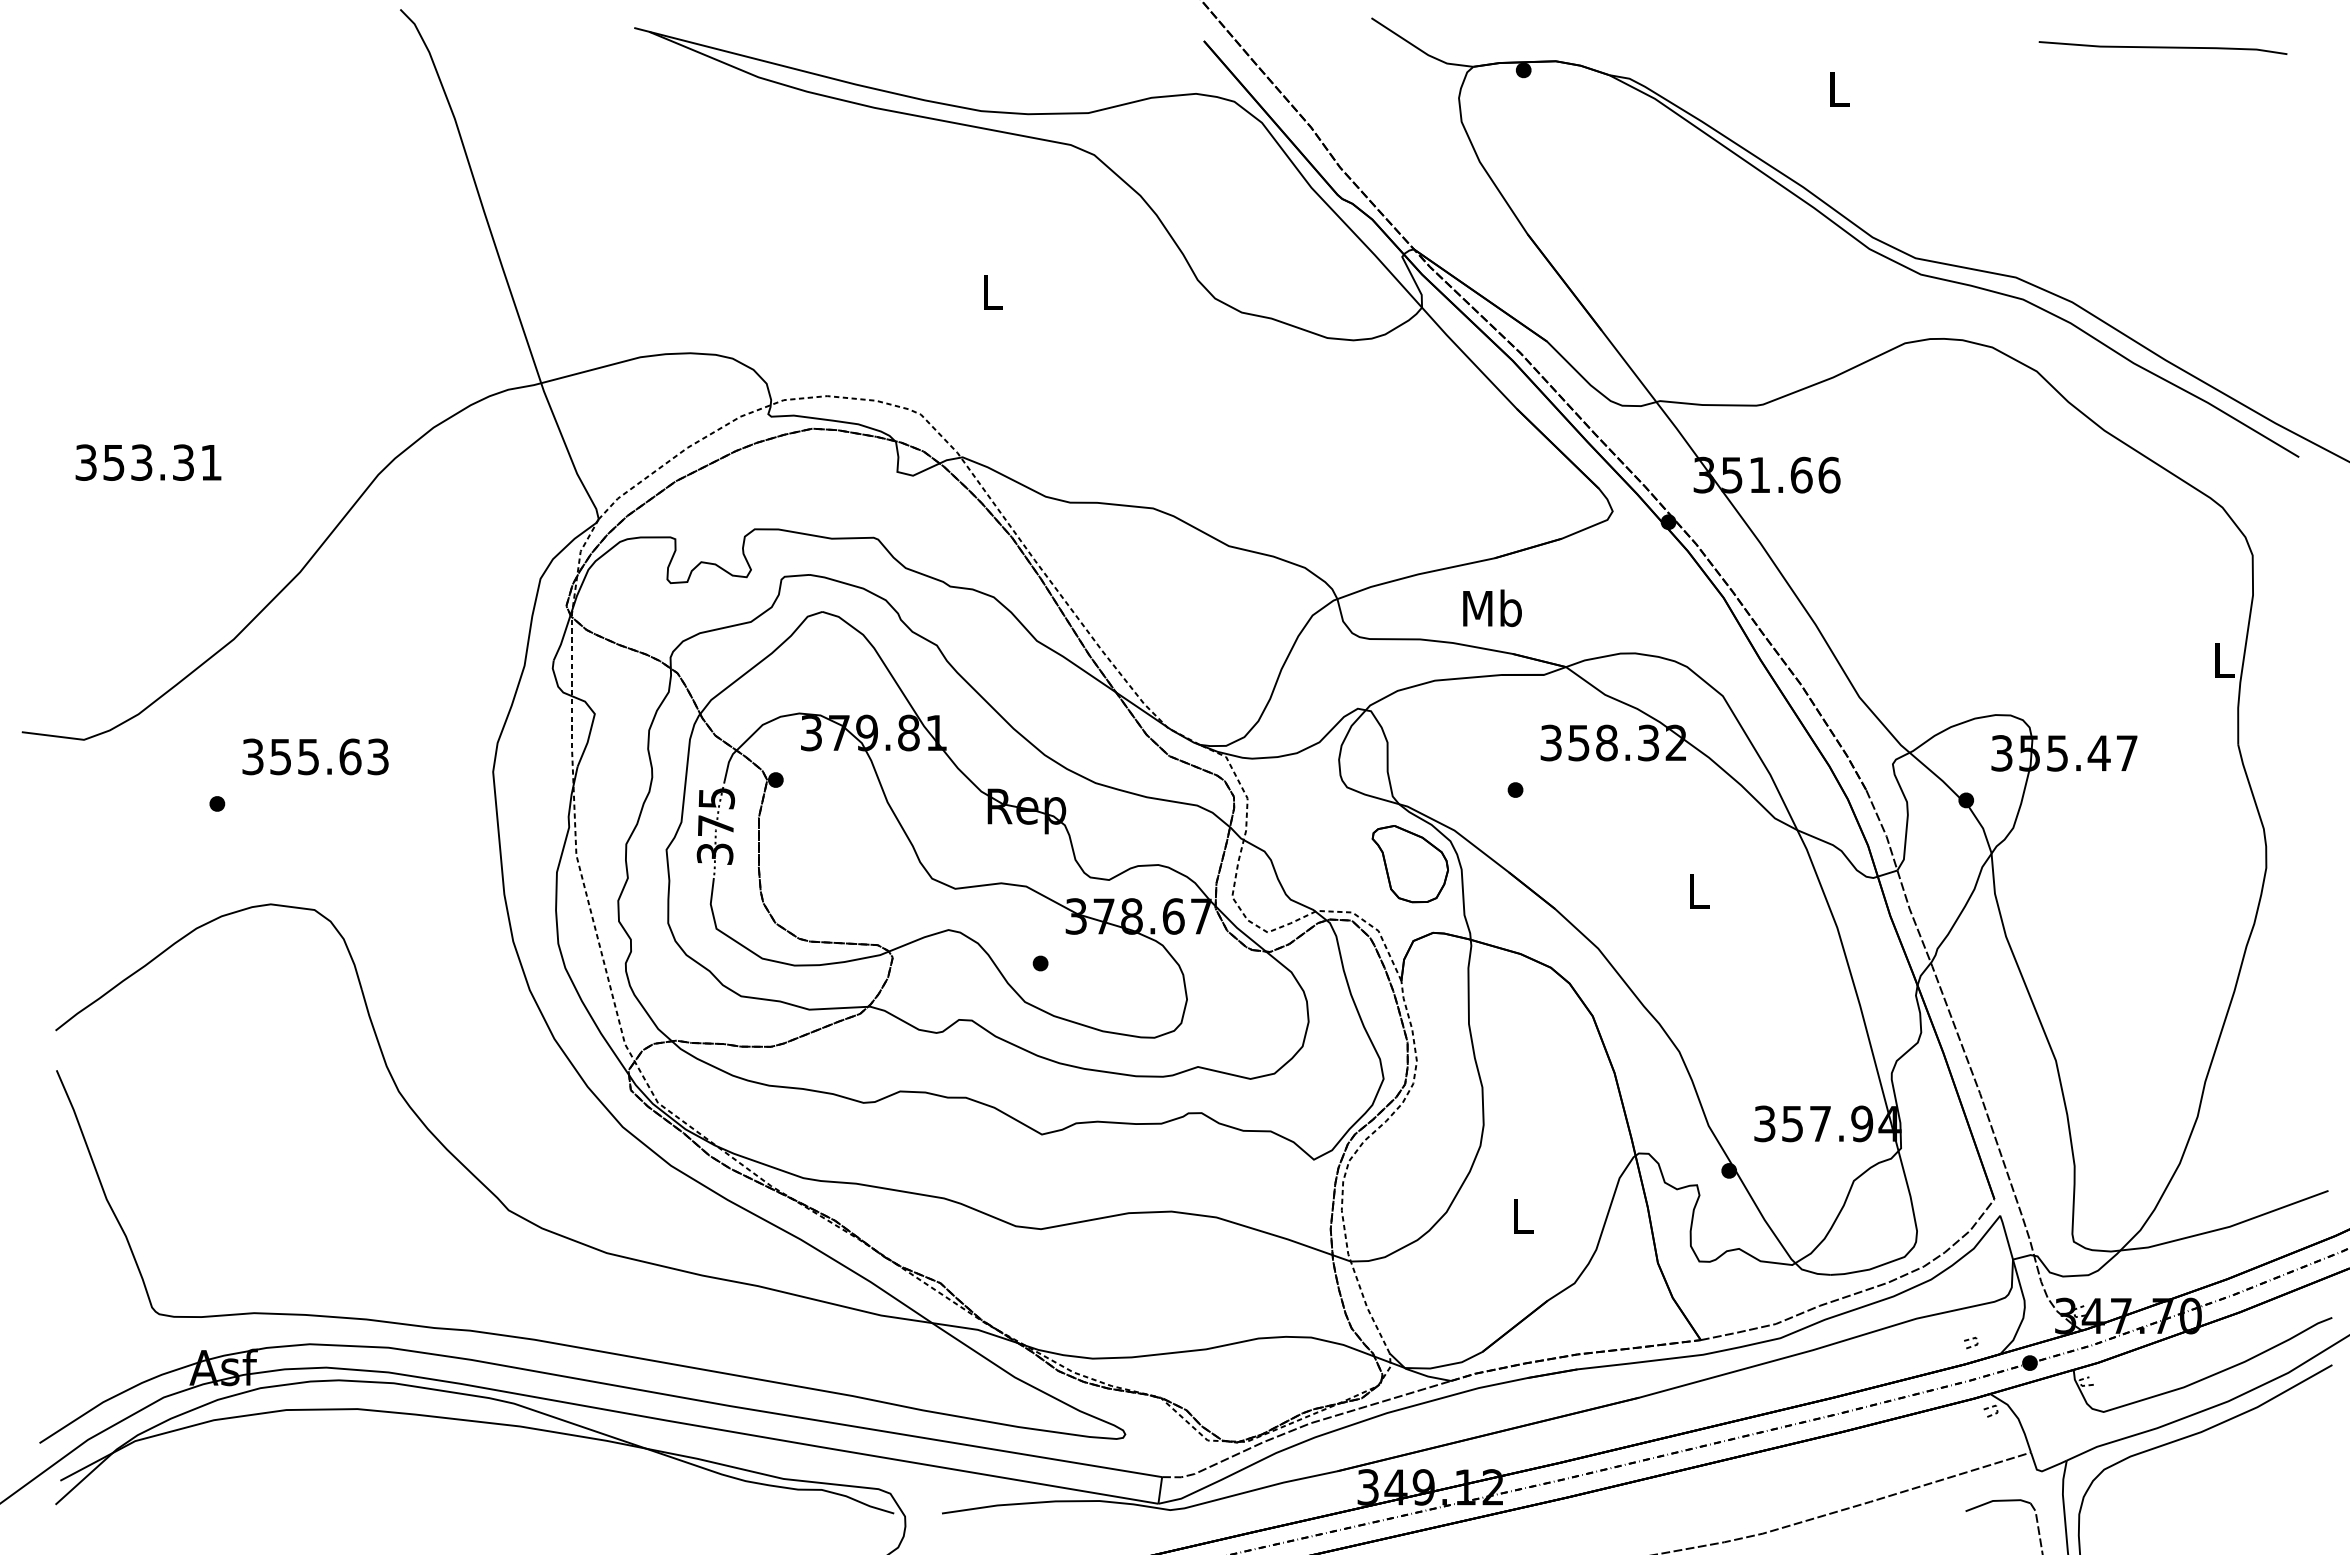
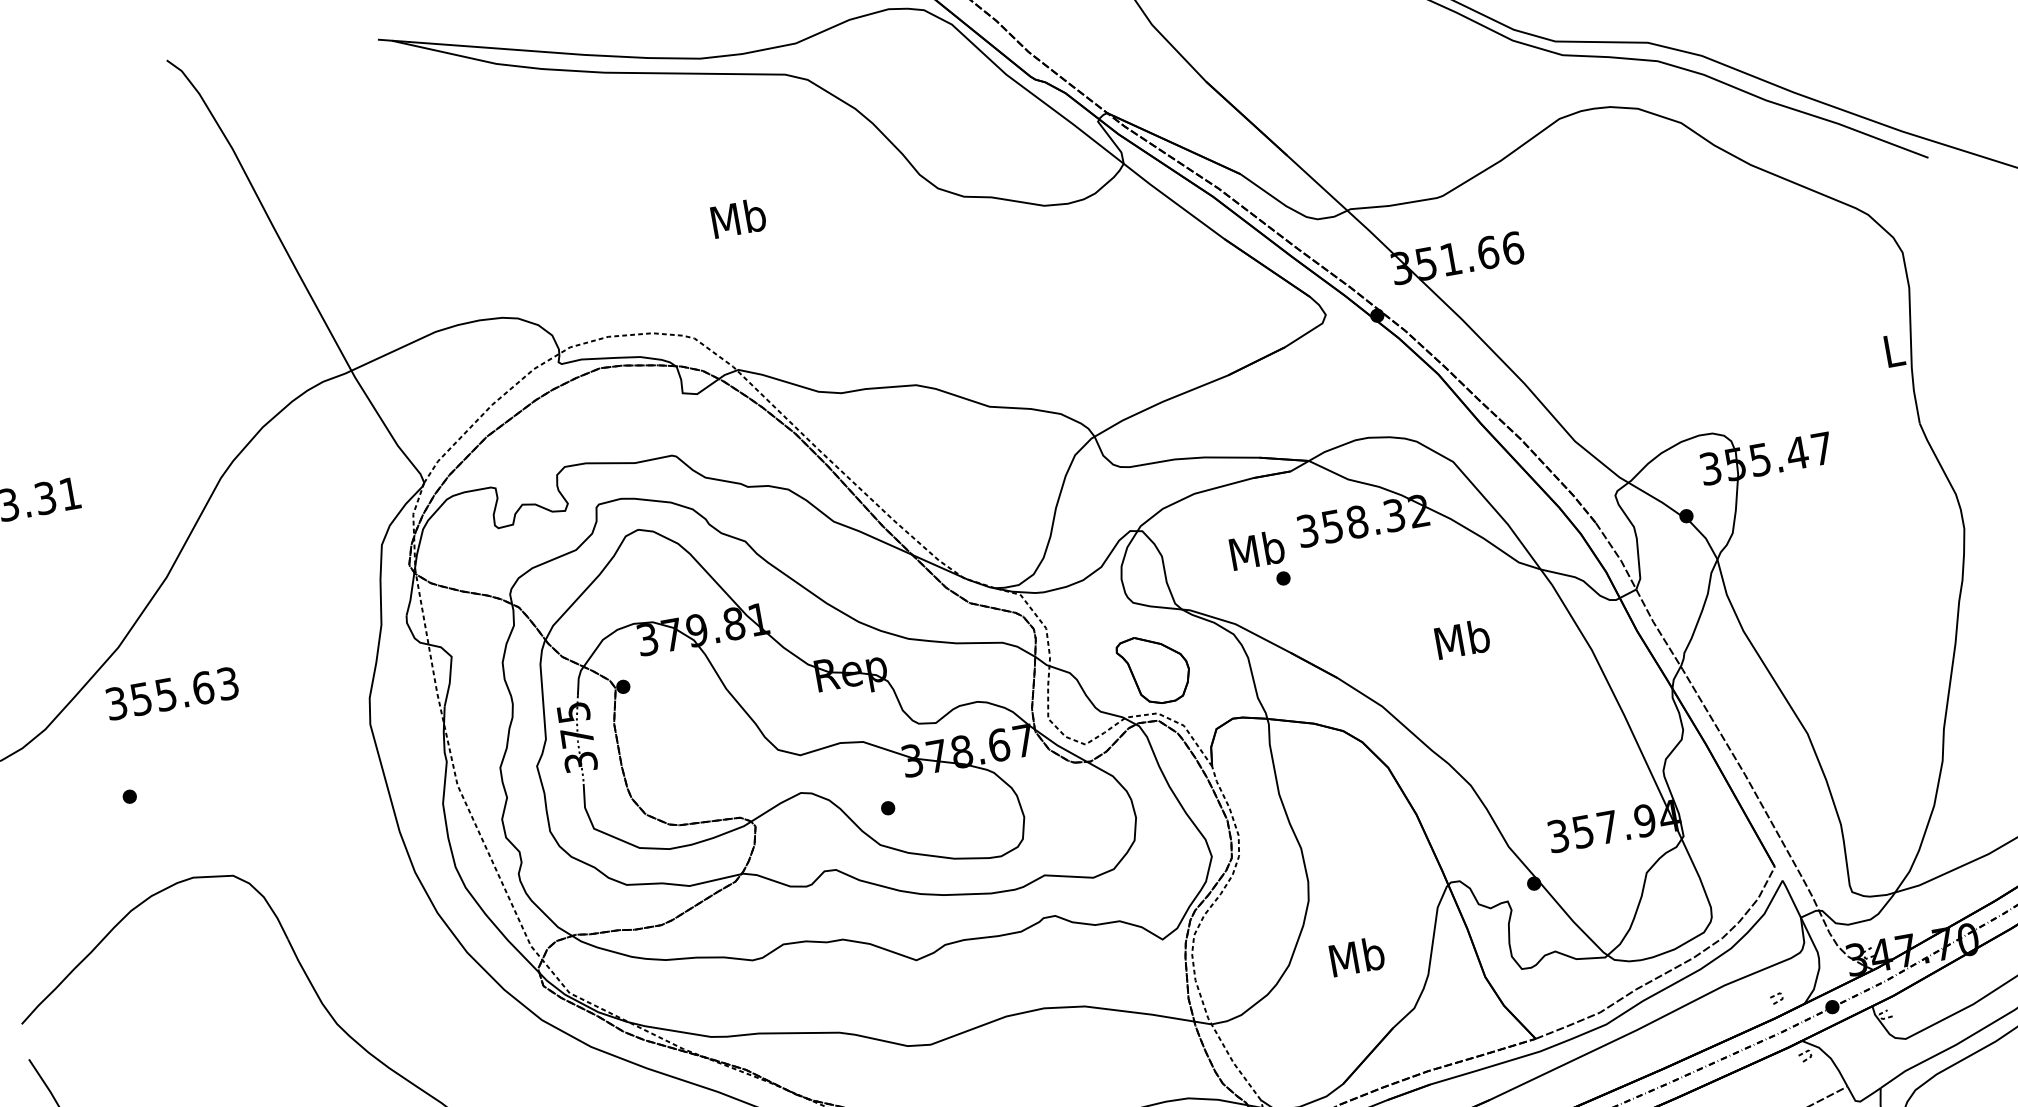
text: (992, 292) -> (738, 218), L -> Mb
text: (1492, 608) -> (1257, 550), moved
text: (315, 756) -> (172, 693), moved
part: (1409, 864) -> (1153, 669), moved
text: (1698, 890) -> (1462, 638), L -> Mb
text: (1522, 1215) -> (1357, 956), L -> Mb

